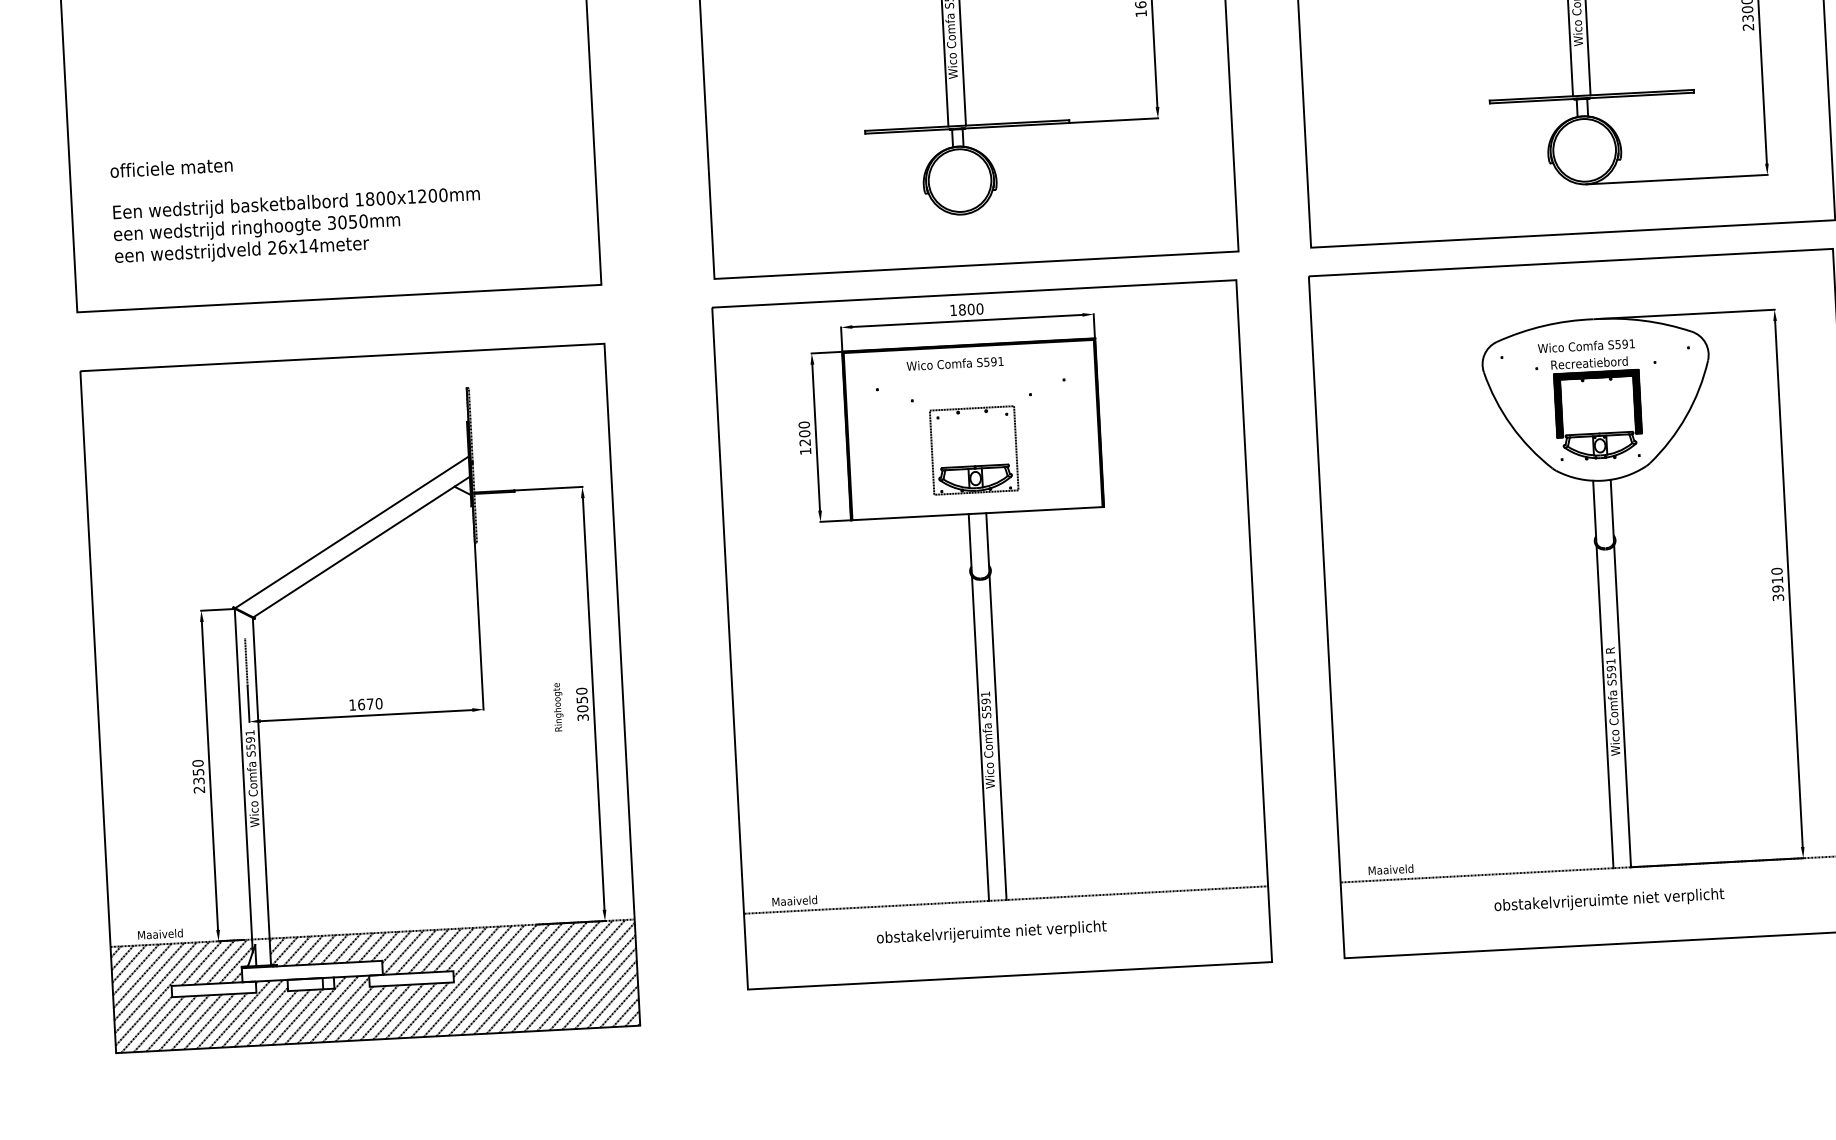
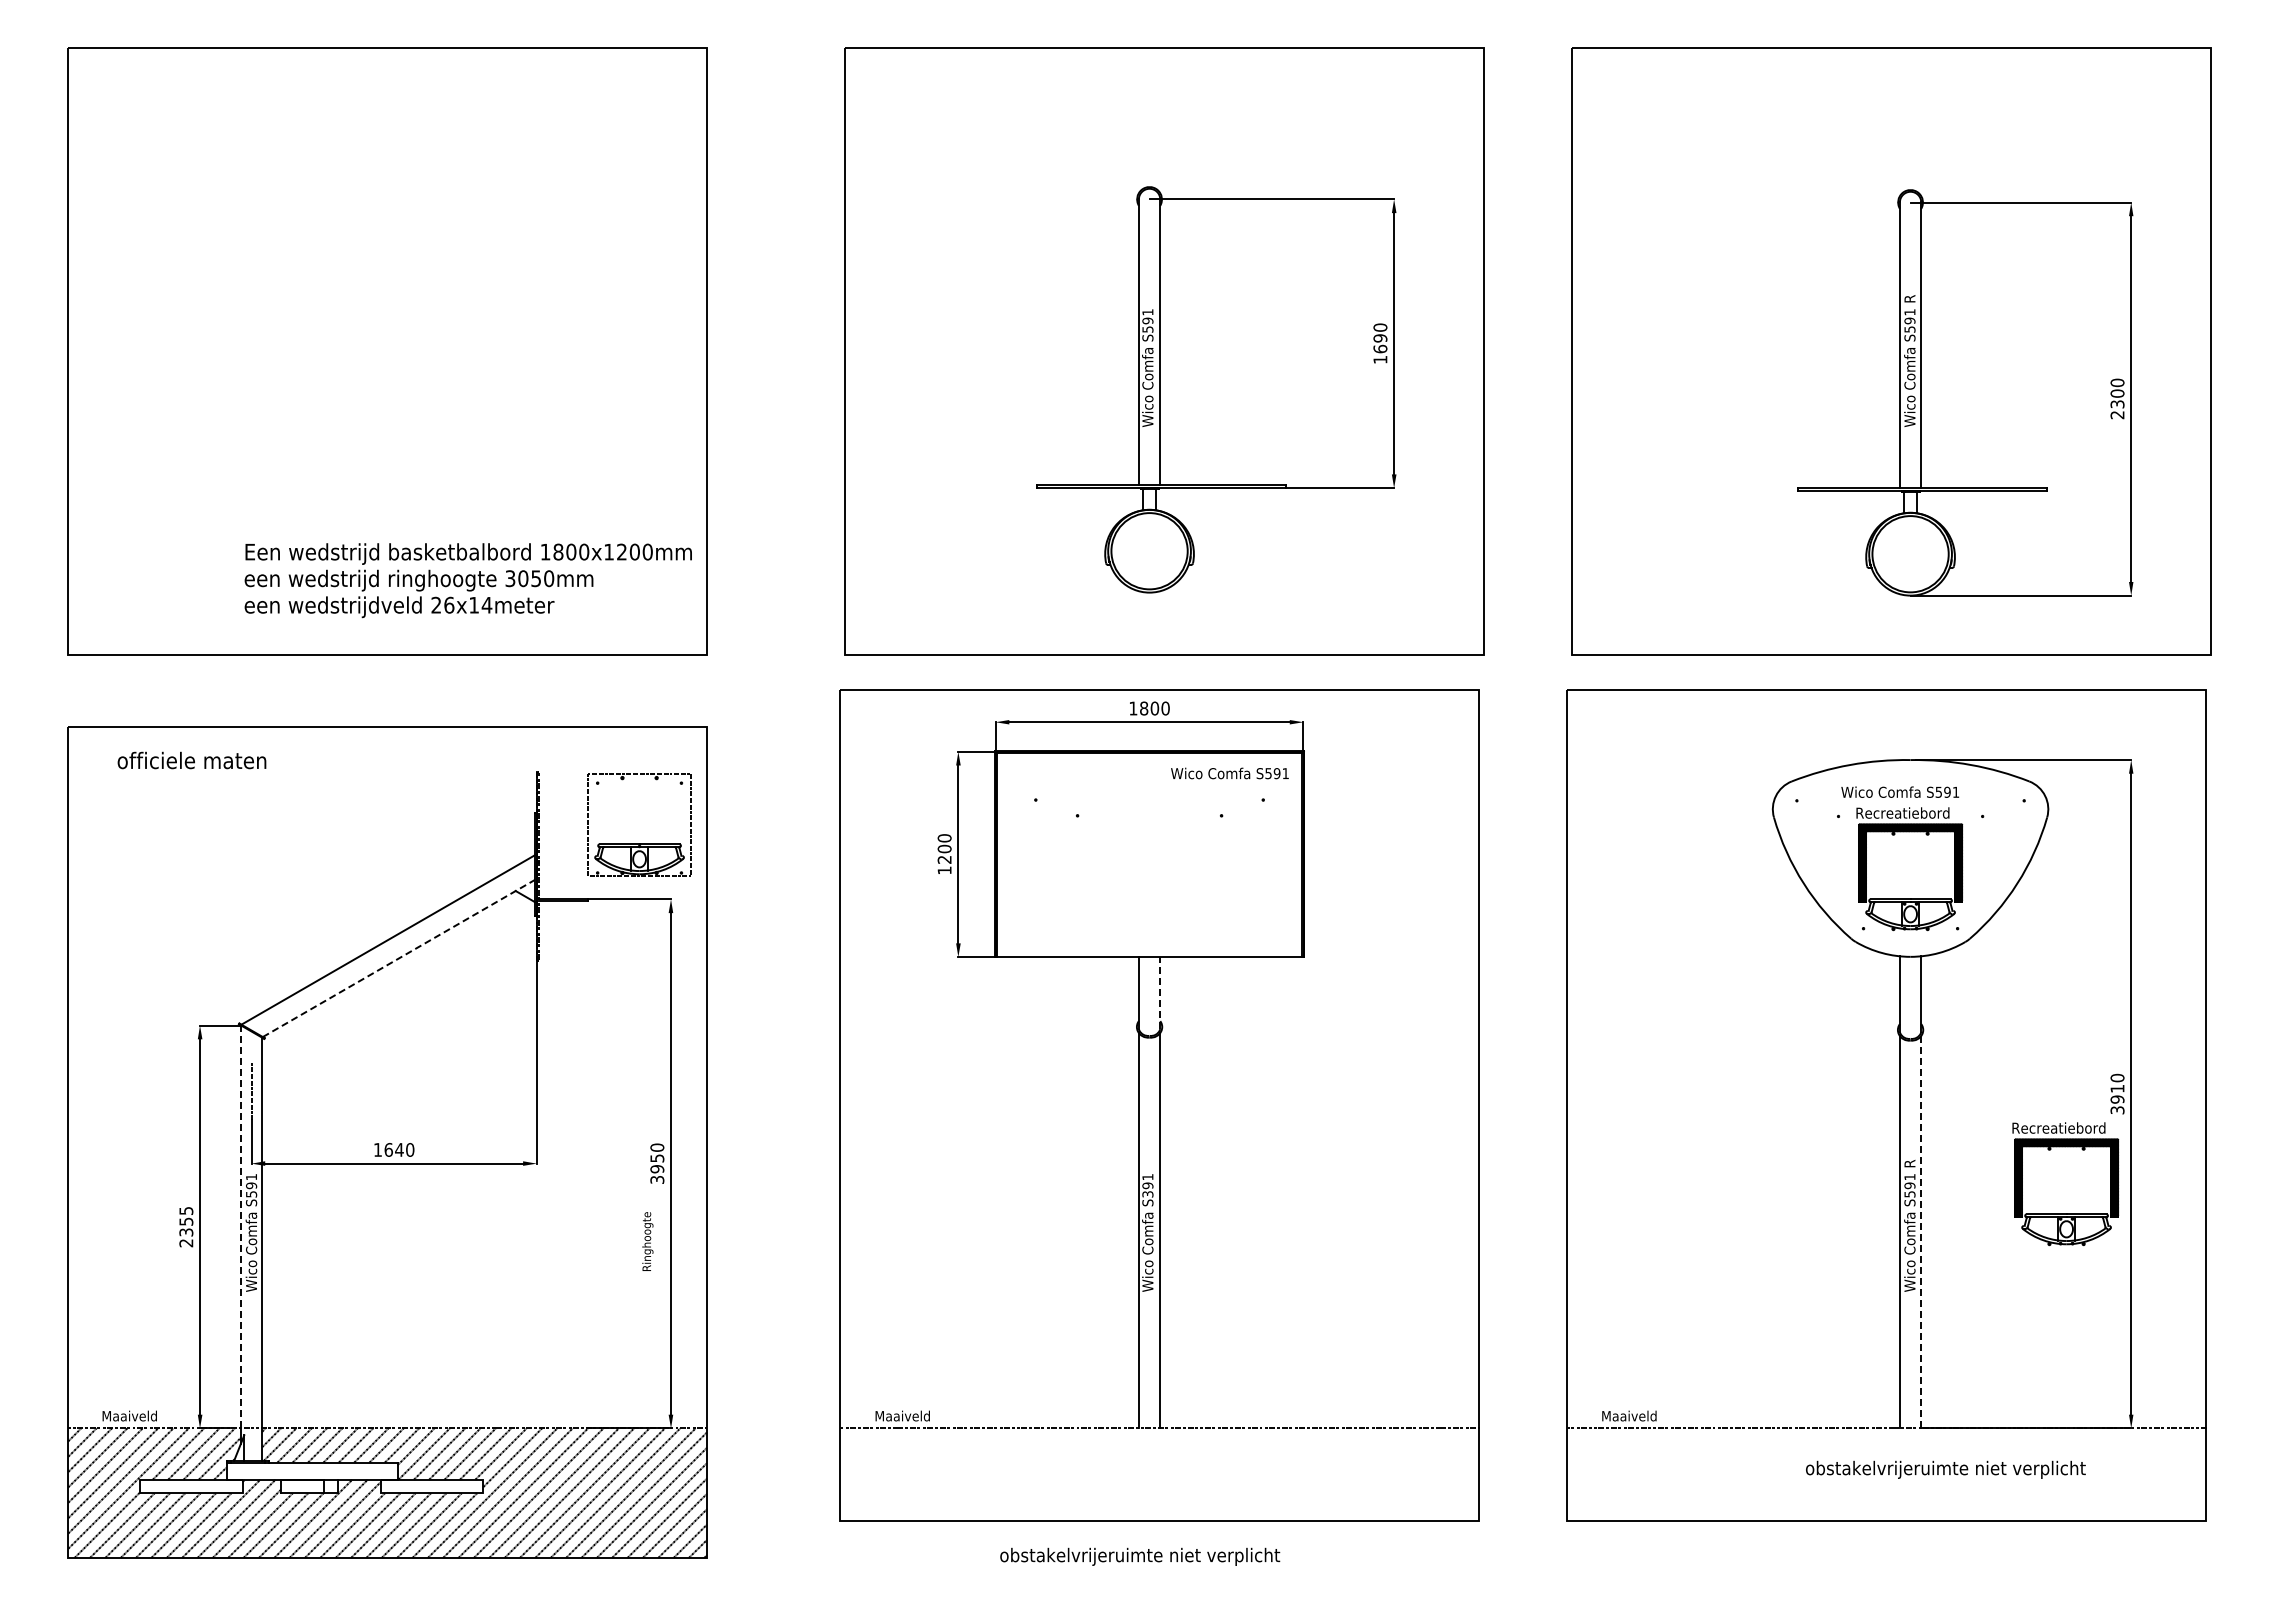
text: (171, 167) -> (191, 760), moved
text: (296, 226) -> (467, 580), moved
text: (954, 363) -> (1229, 773), moved
part: (974, 465) -> (639, 843), moved
line: (988, 542) -> (1160, 992), solid -> dashed
line: (362, 547) -> (399, 958), solid -> dashed
part: (1740, 684) -> (2065, 1213), added
text: (370, 703) -> (399, 1149), 1670 -> 1640
line: (1622, 705) -> (1921, 1231), solid -> dashed
text: (558, 707) -> (647, 1241), moved
text: (986, 708) -> (1147, 1194), S591 -> S391
text: (582, 709) -> (657, 1169), 3050 -> 3950
text: (198, 763) -> (186, 1210), 2350 -> 2355
line: (243, 773) -> (240, 1226), solid -> dashed
text: (1609, 900) -> (1945, 1469), moved
text: (992, 932) -> (1140, 1556), moved

